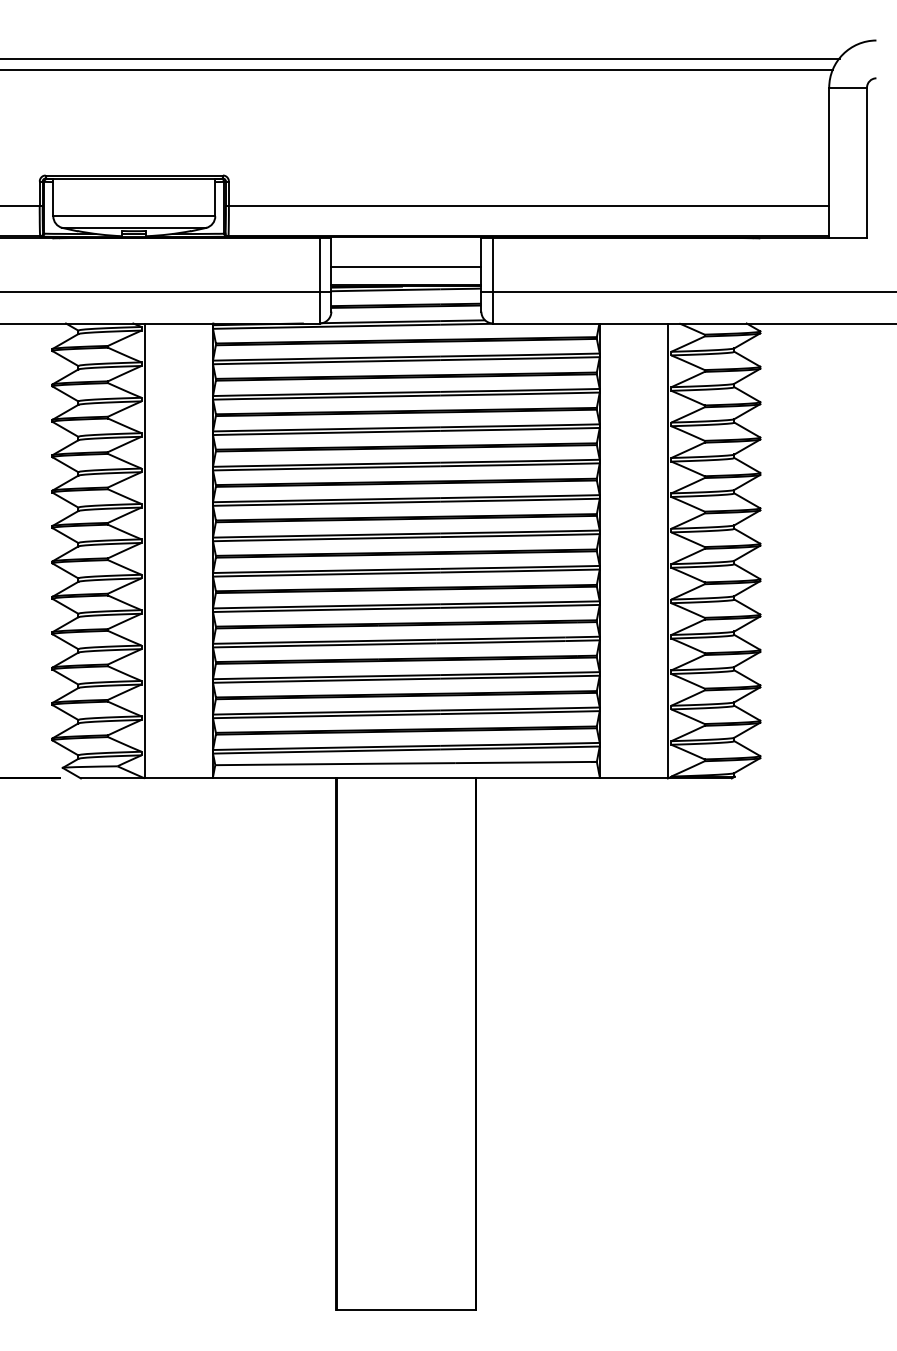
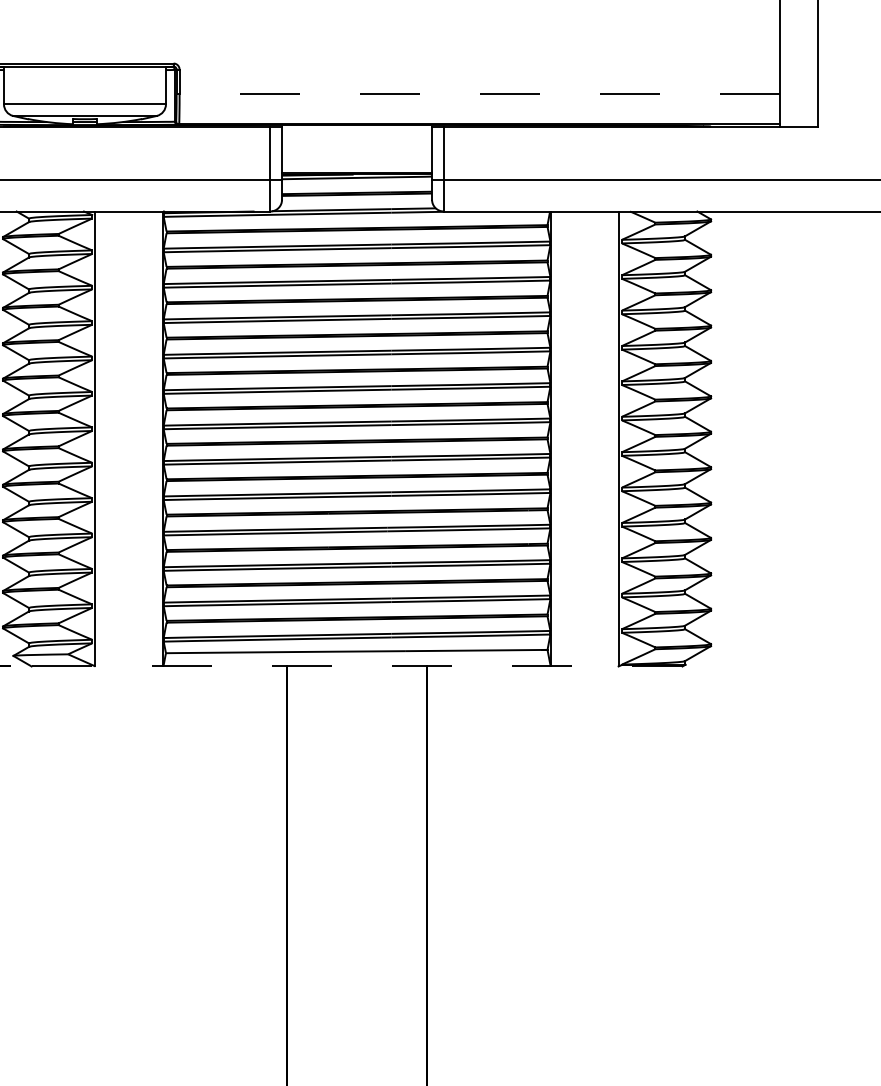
line: (527, 206) -> (478, 94), solid -> dashed
line: (406, 266) -> (357, 154), removed
line: (406, 778) -> (357, 666), solid -> dashed

